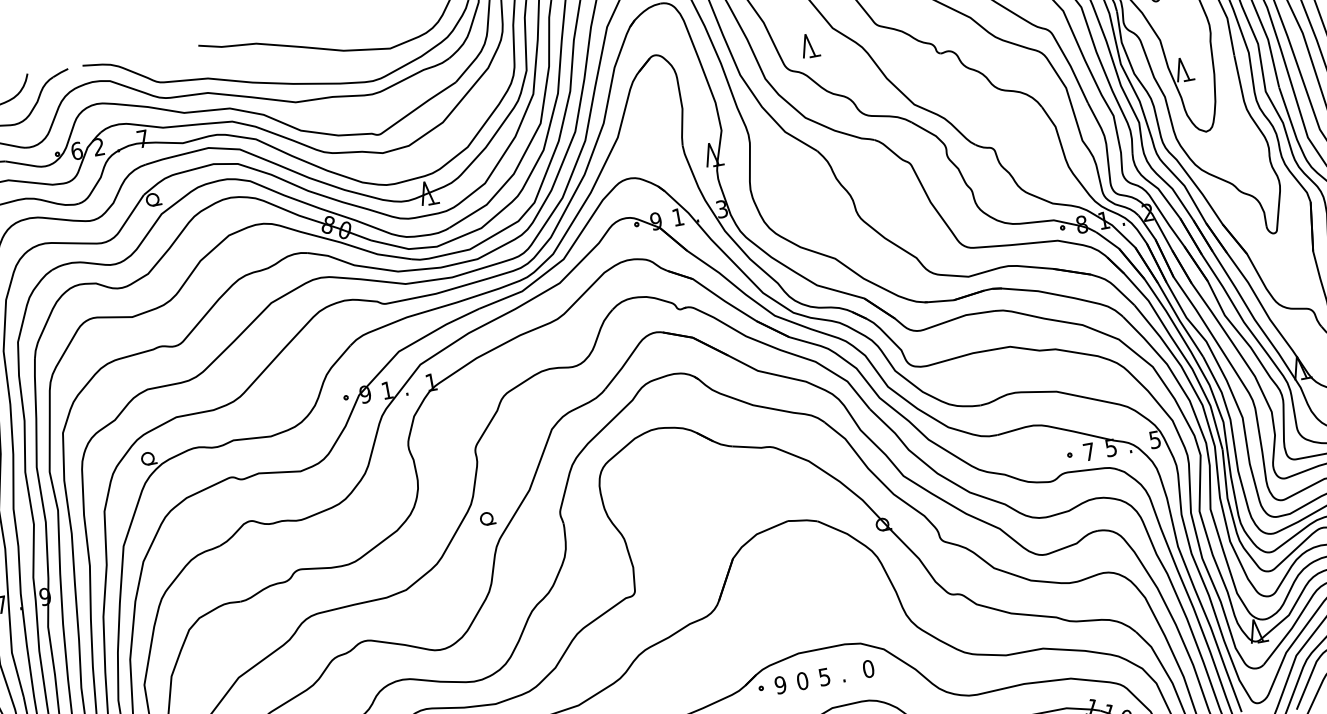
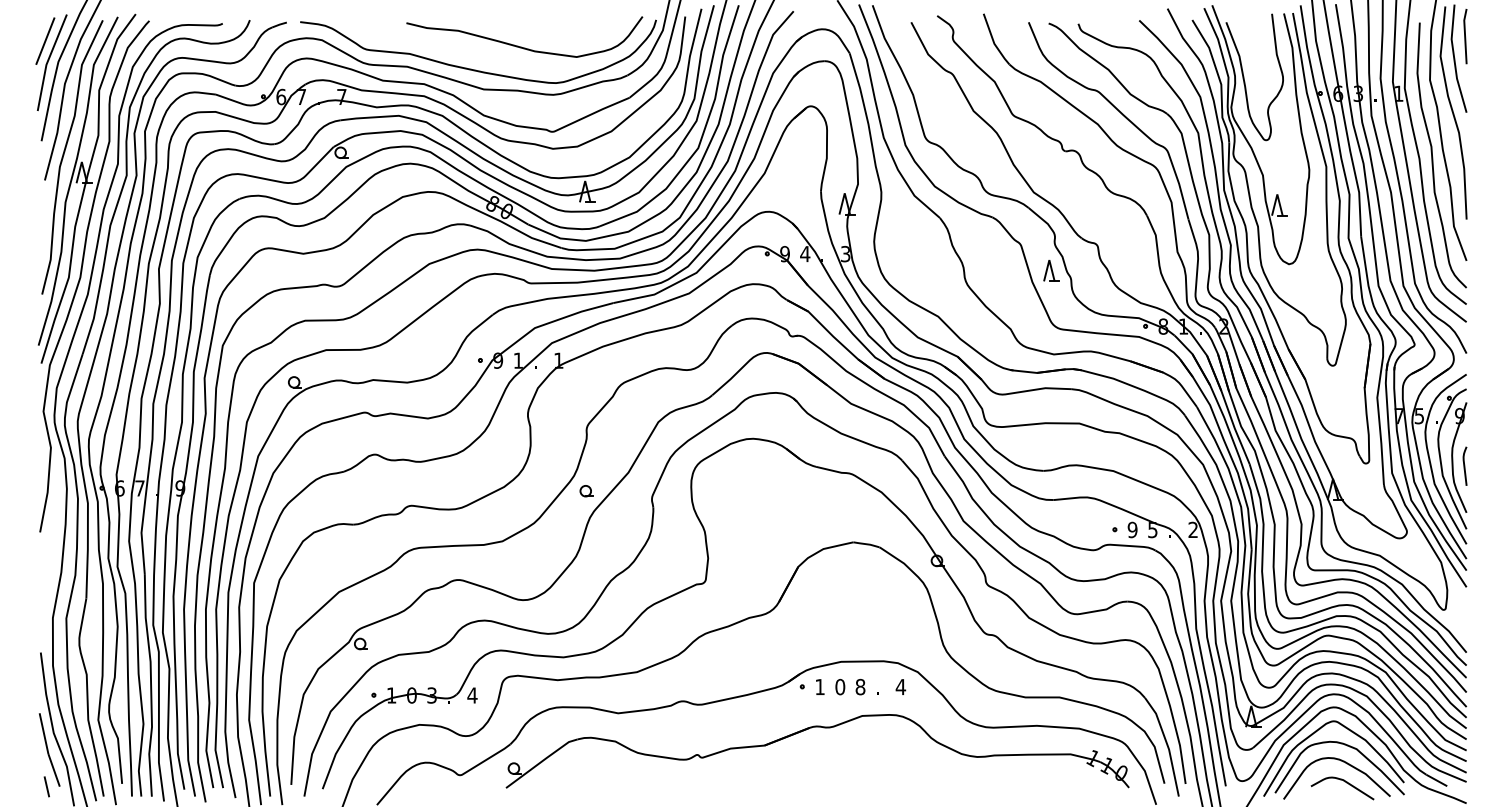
part: (809, 45) -> (1051, 270), moved
text: (97, 146) -> (300, 96), 2 -> 7
text: (678, 217) -> (805, 254), 1 -> 4
text: (1154, 439) -> (1192, 529), 5 -> 2
text: (1088, 451) -> (1132, 529), 7 -> 9
text: (868, 669) -> (900, 687), 0 -> 4
text: (824, 676) -> (860, 686), 5 -> 8
text: (779, 684) -> (819, 686), 9 -> 1

